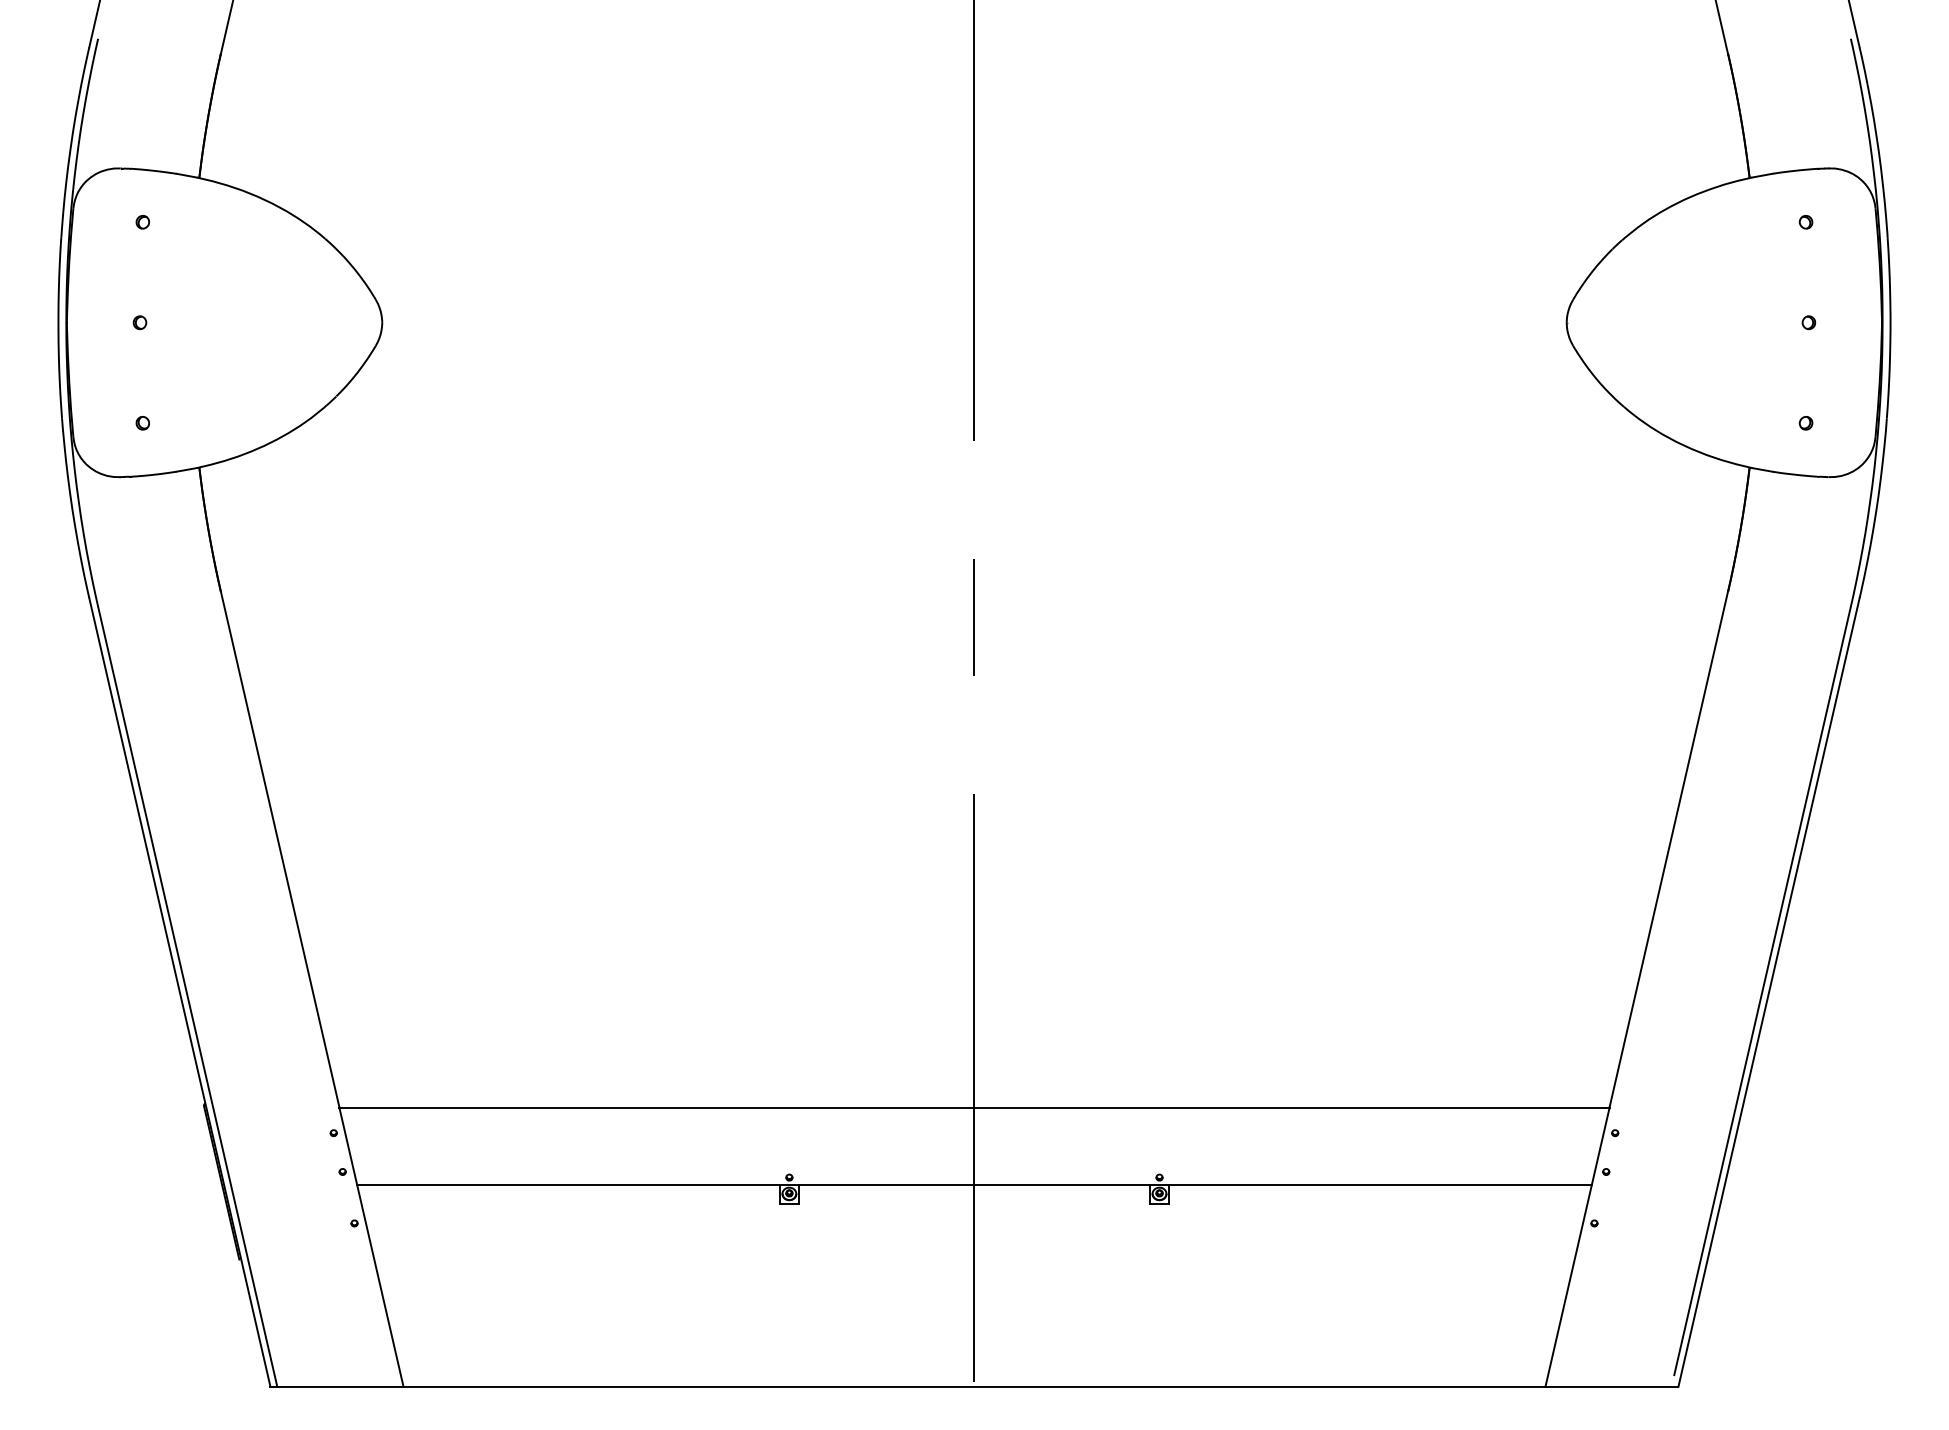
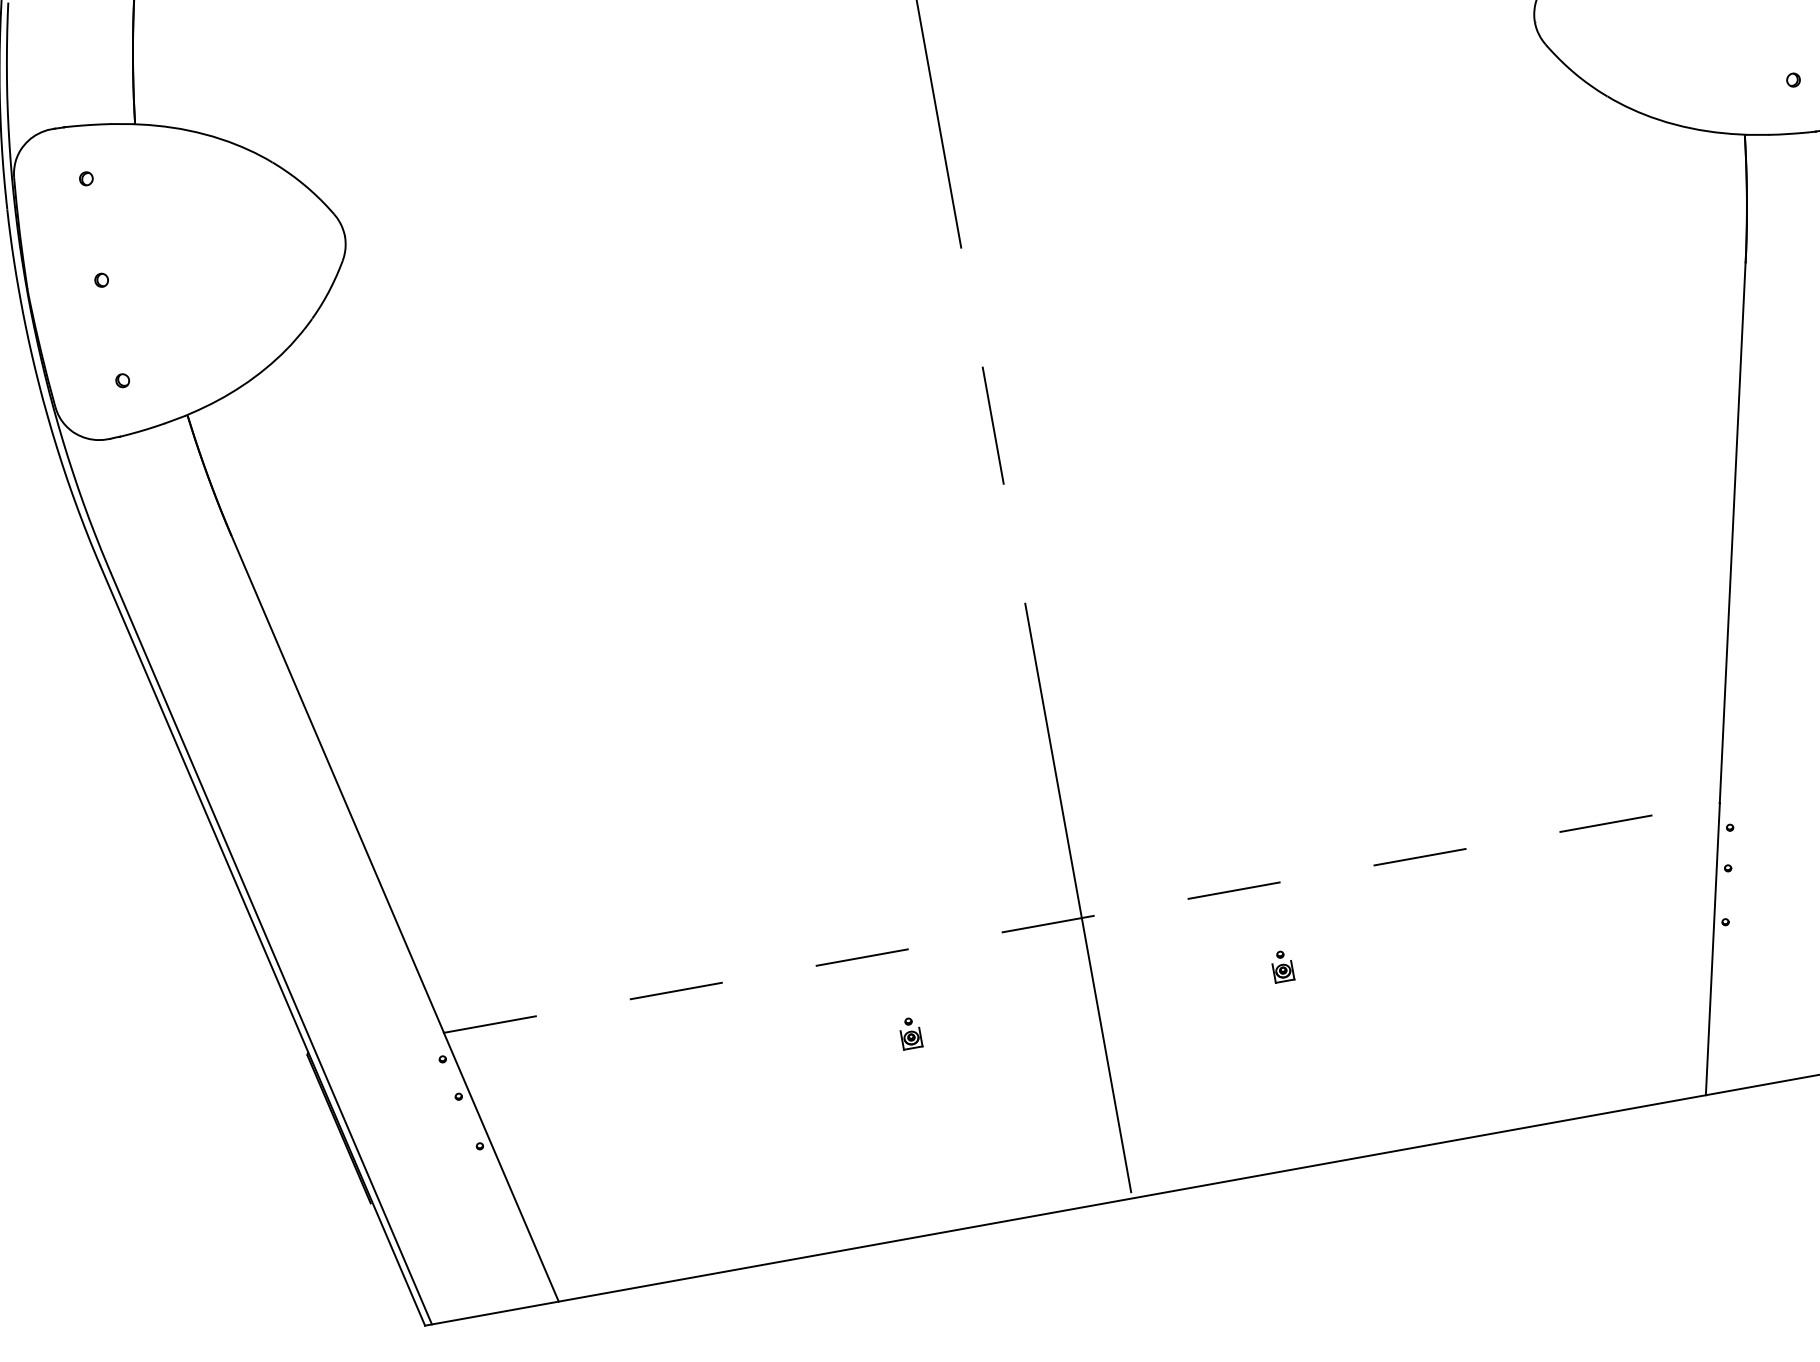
line: (975, 1107) -> (1082, 917), solid -> dashed
line: (974, 1185) -> (1095, 996), removed

